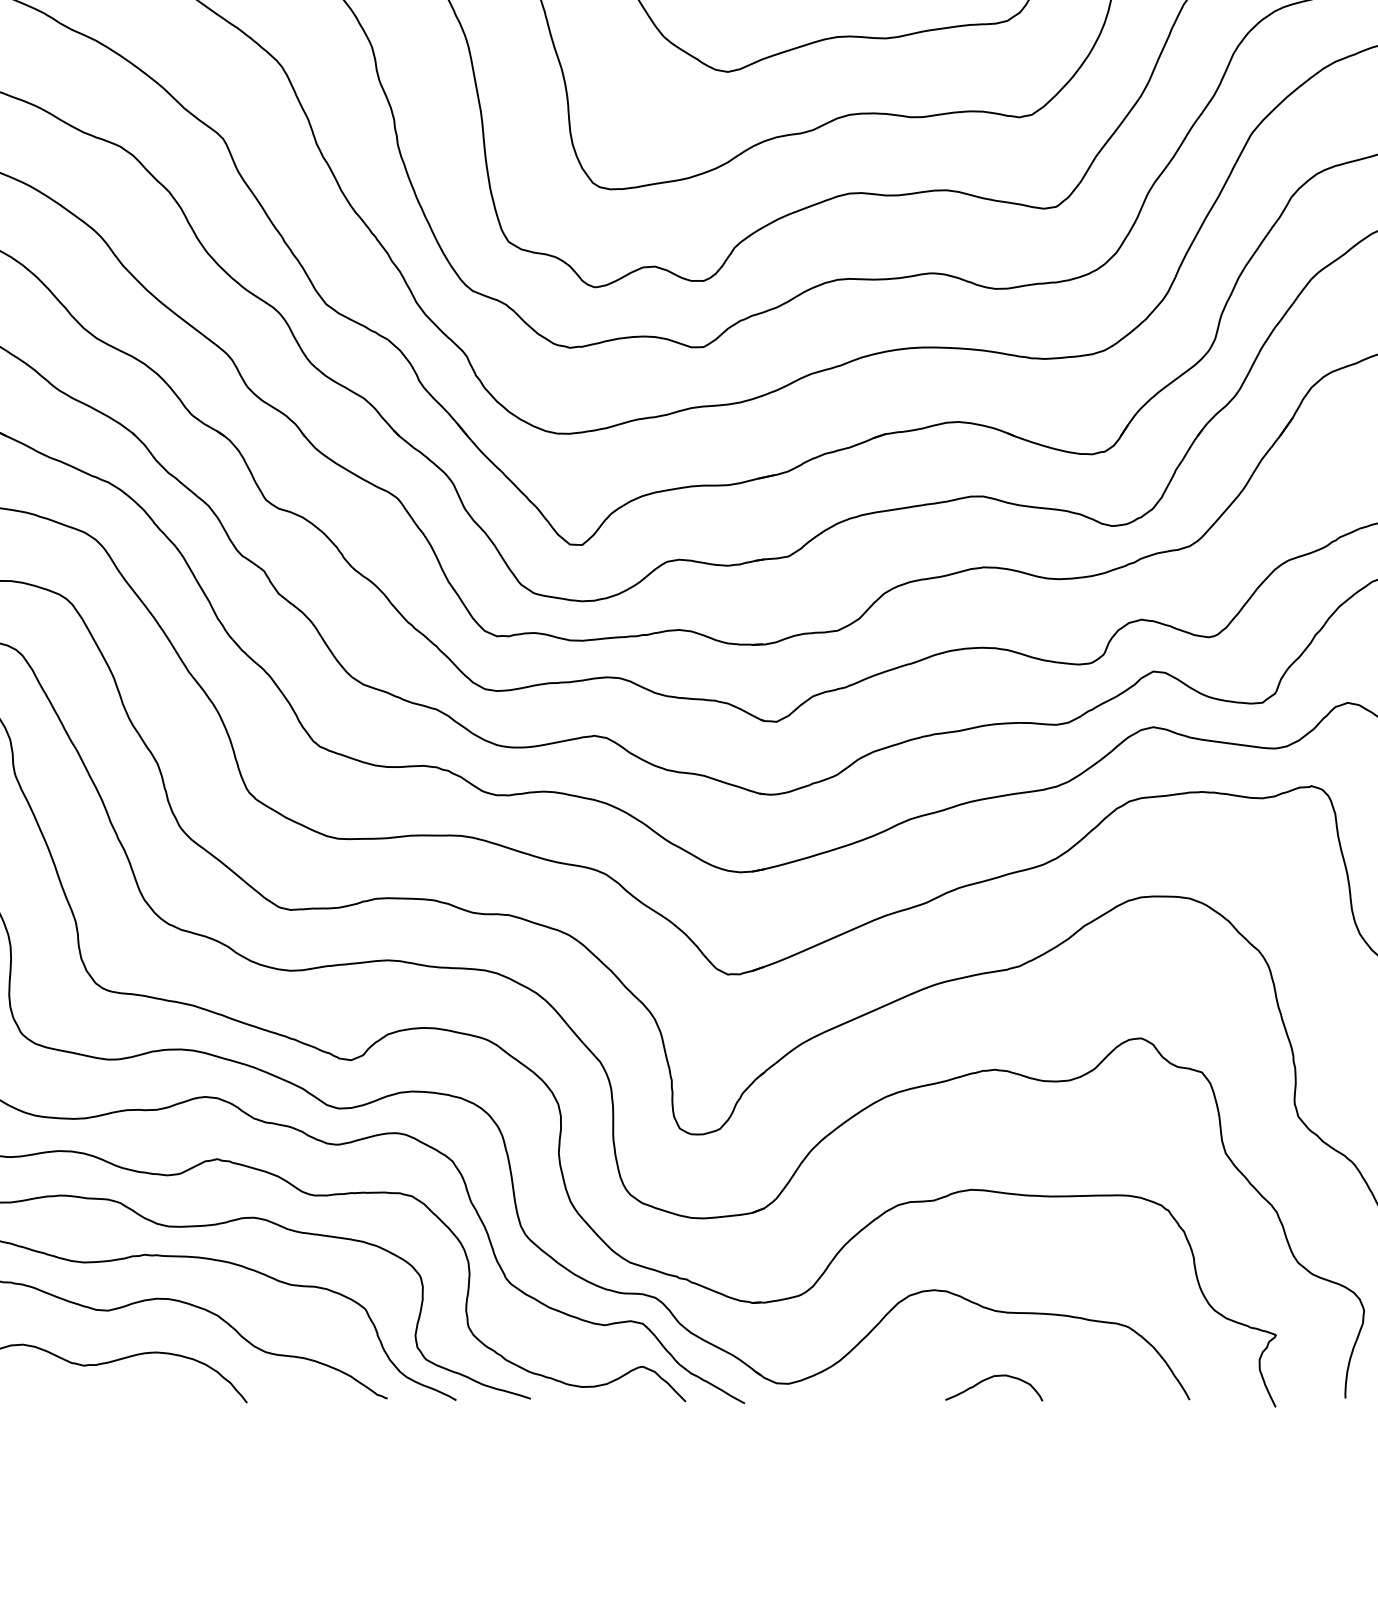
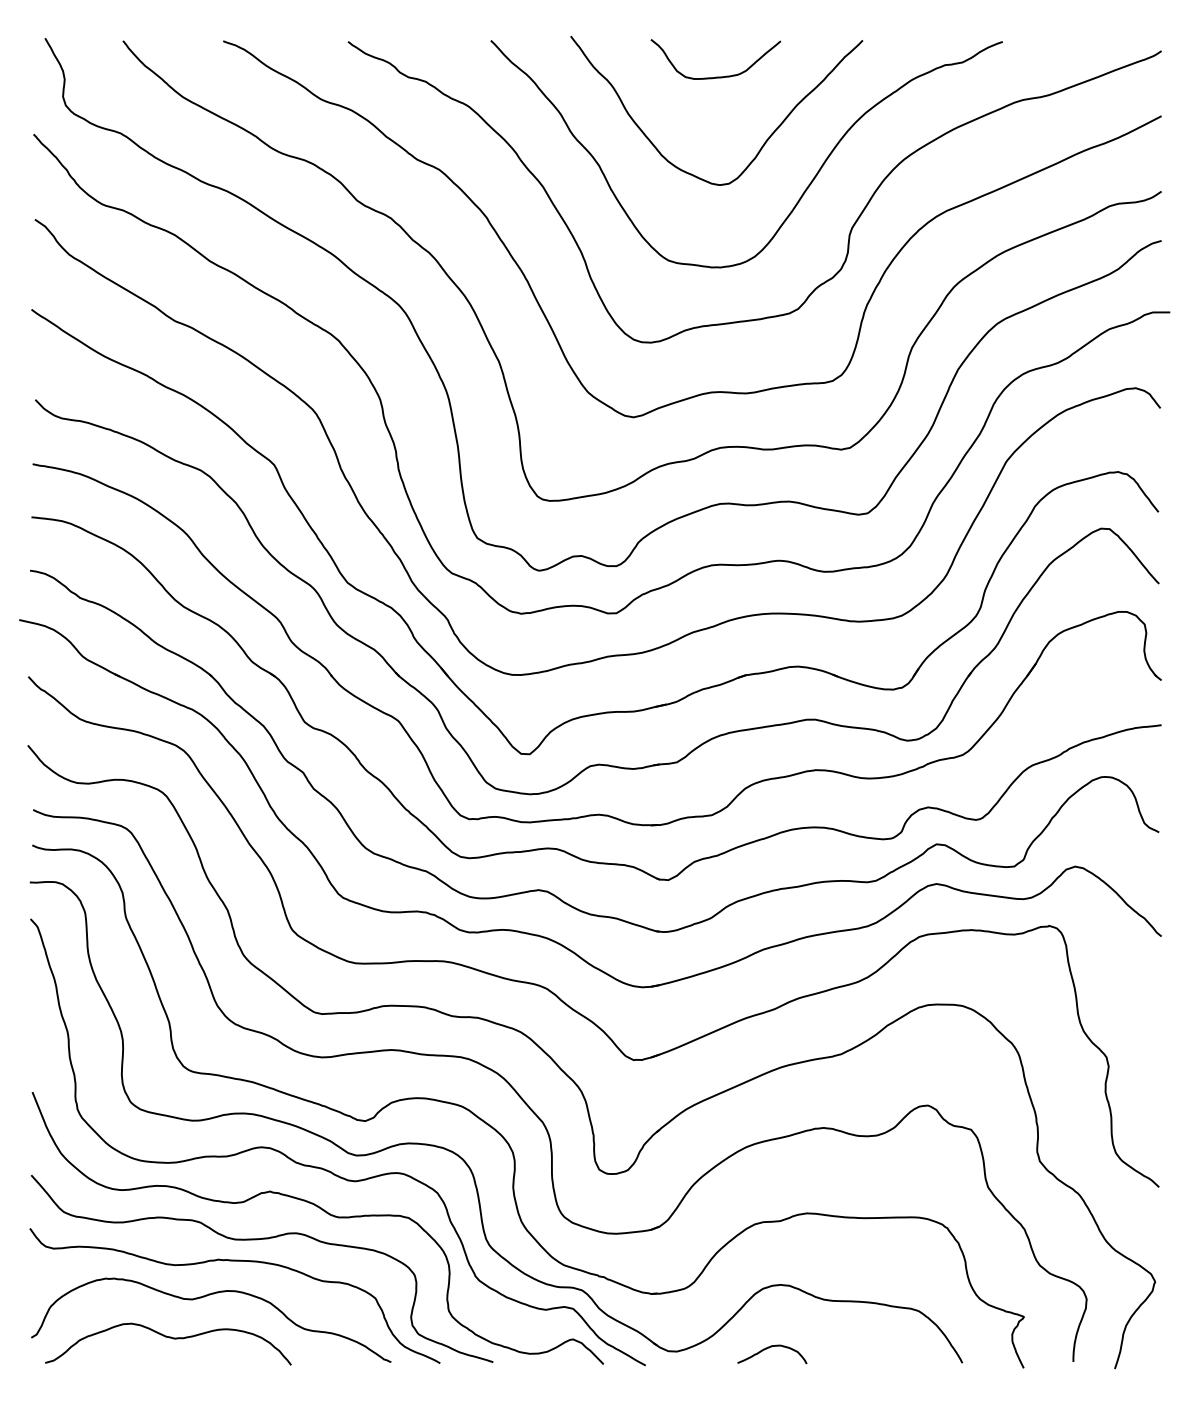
curve: (990, 1379) -> (769, 1348), moved

